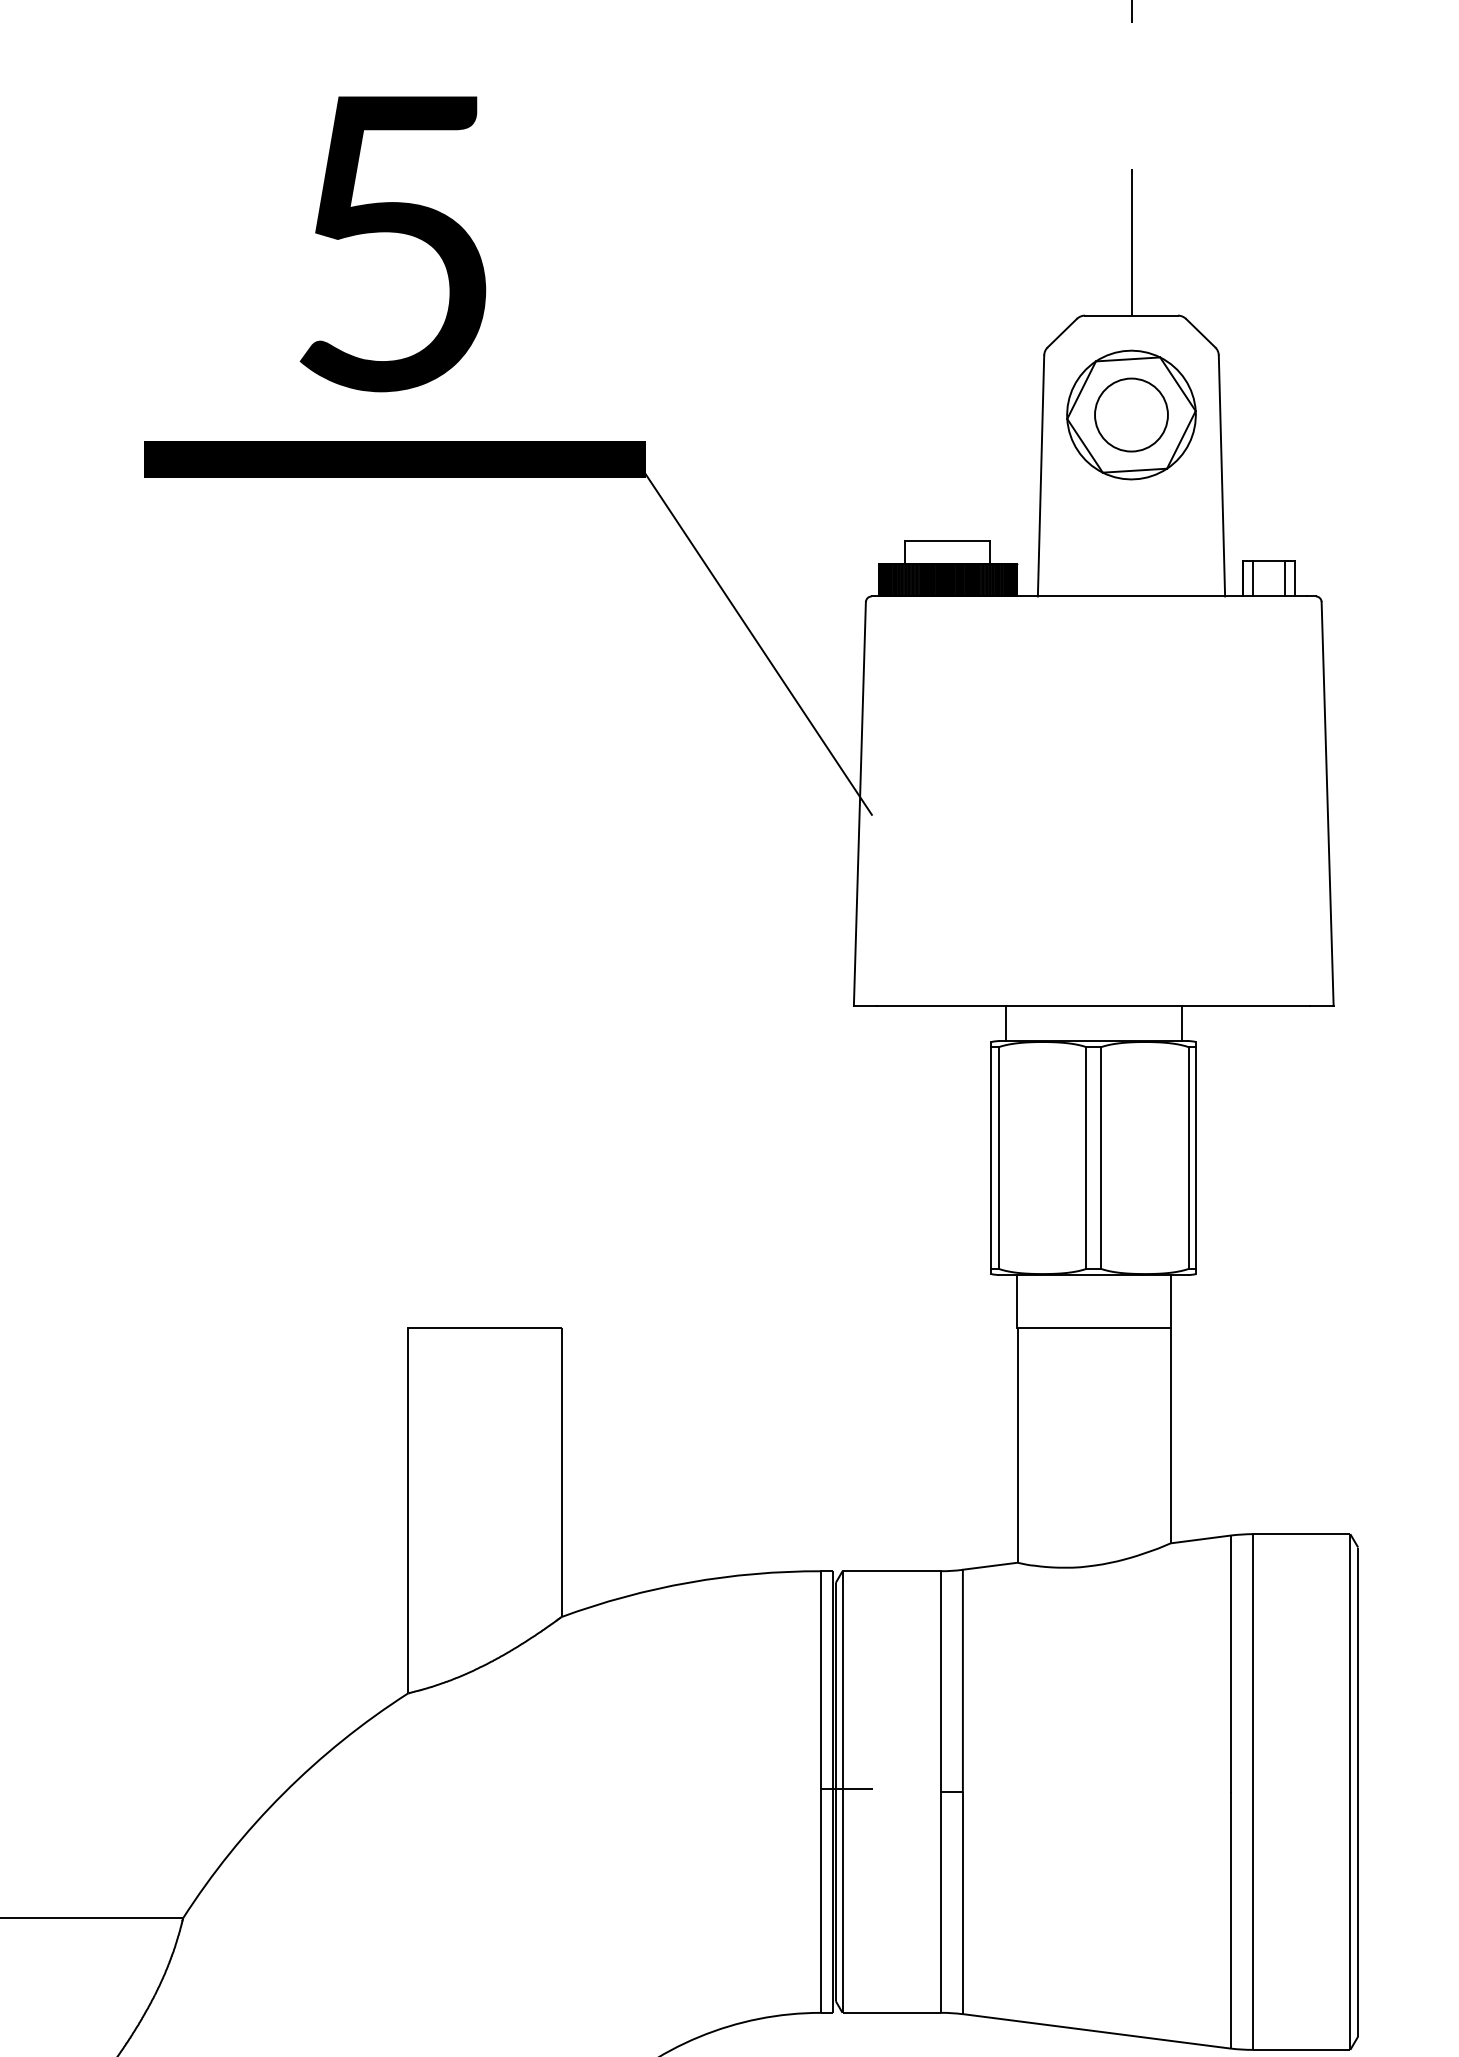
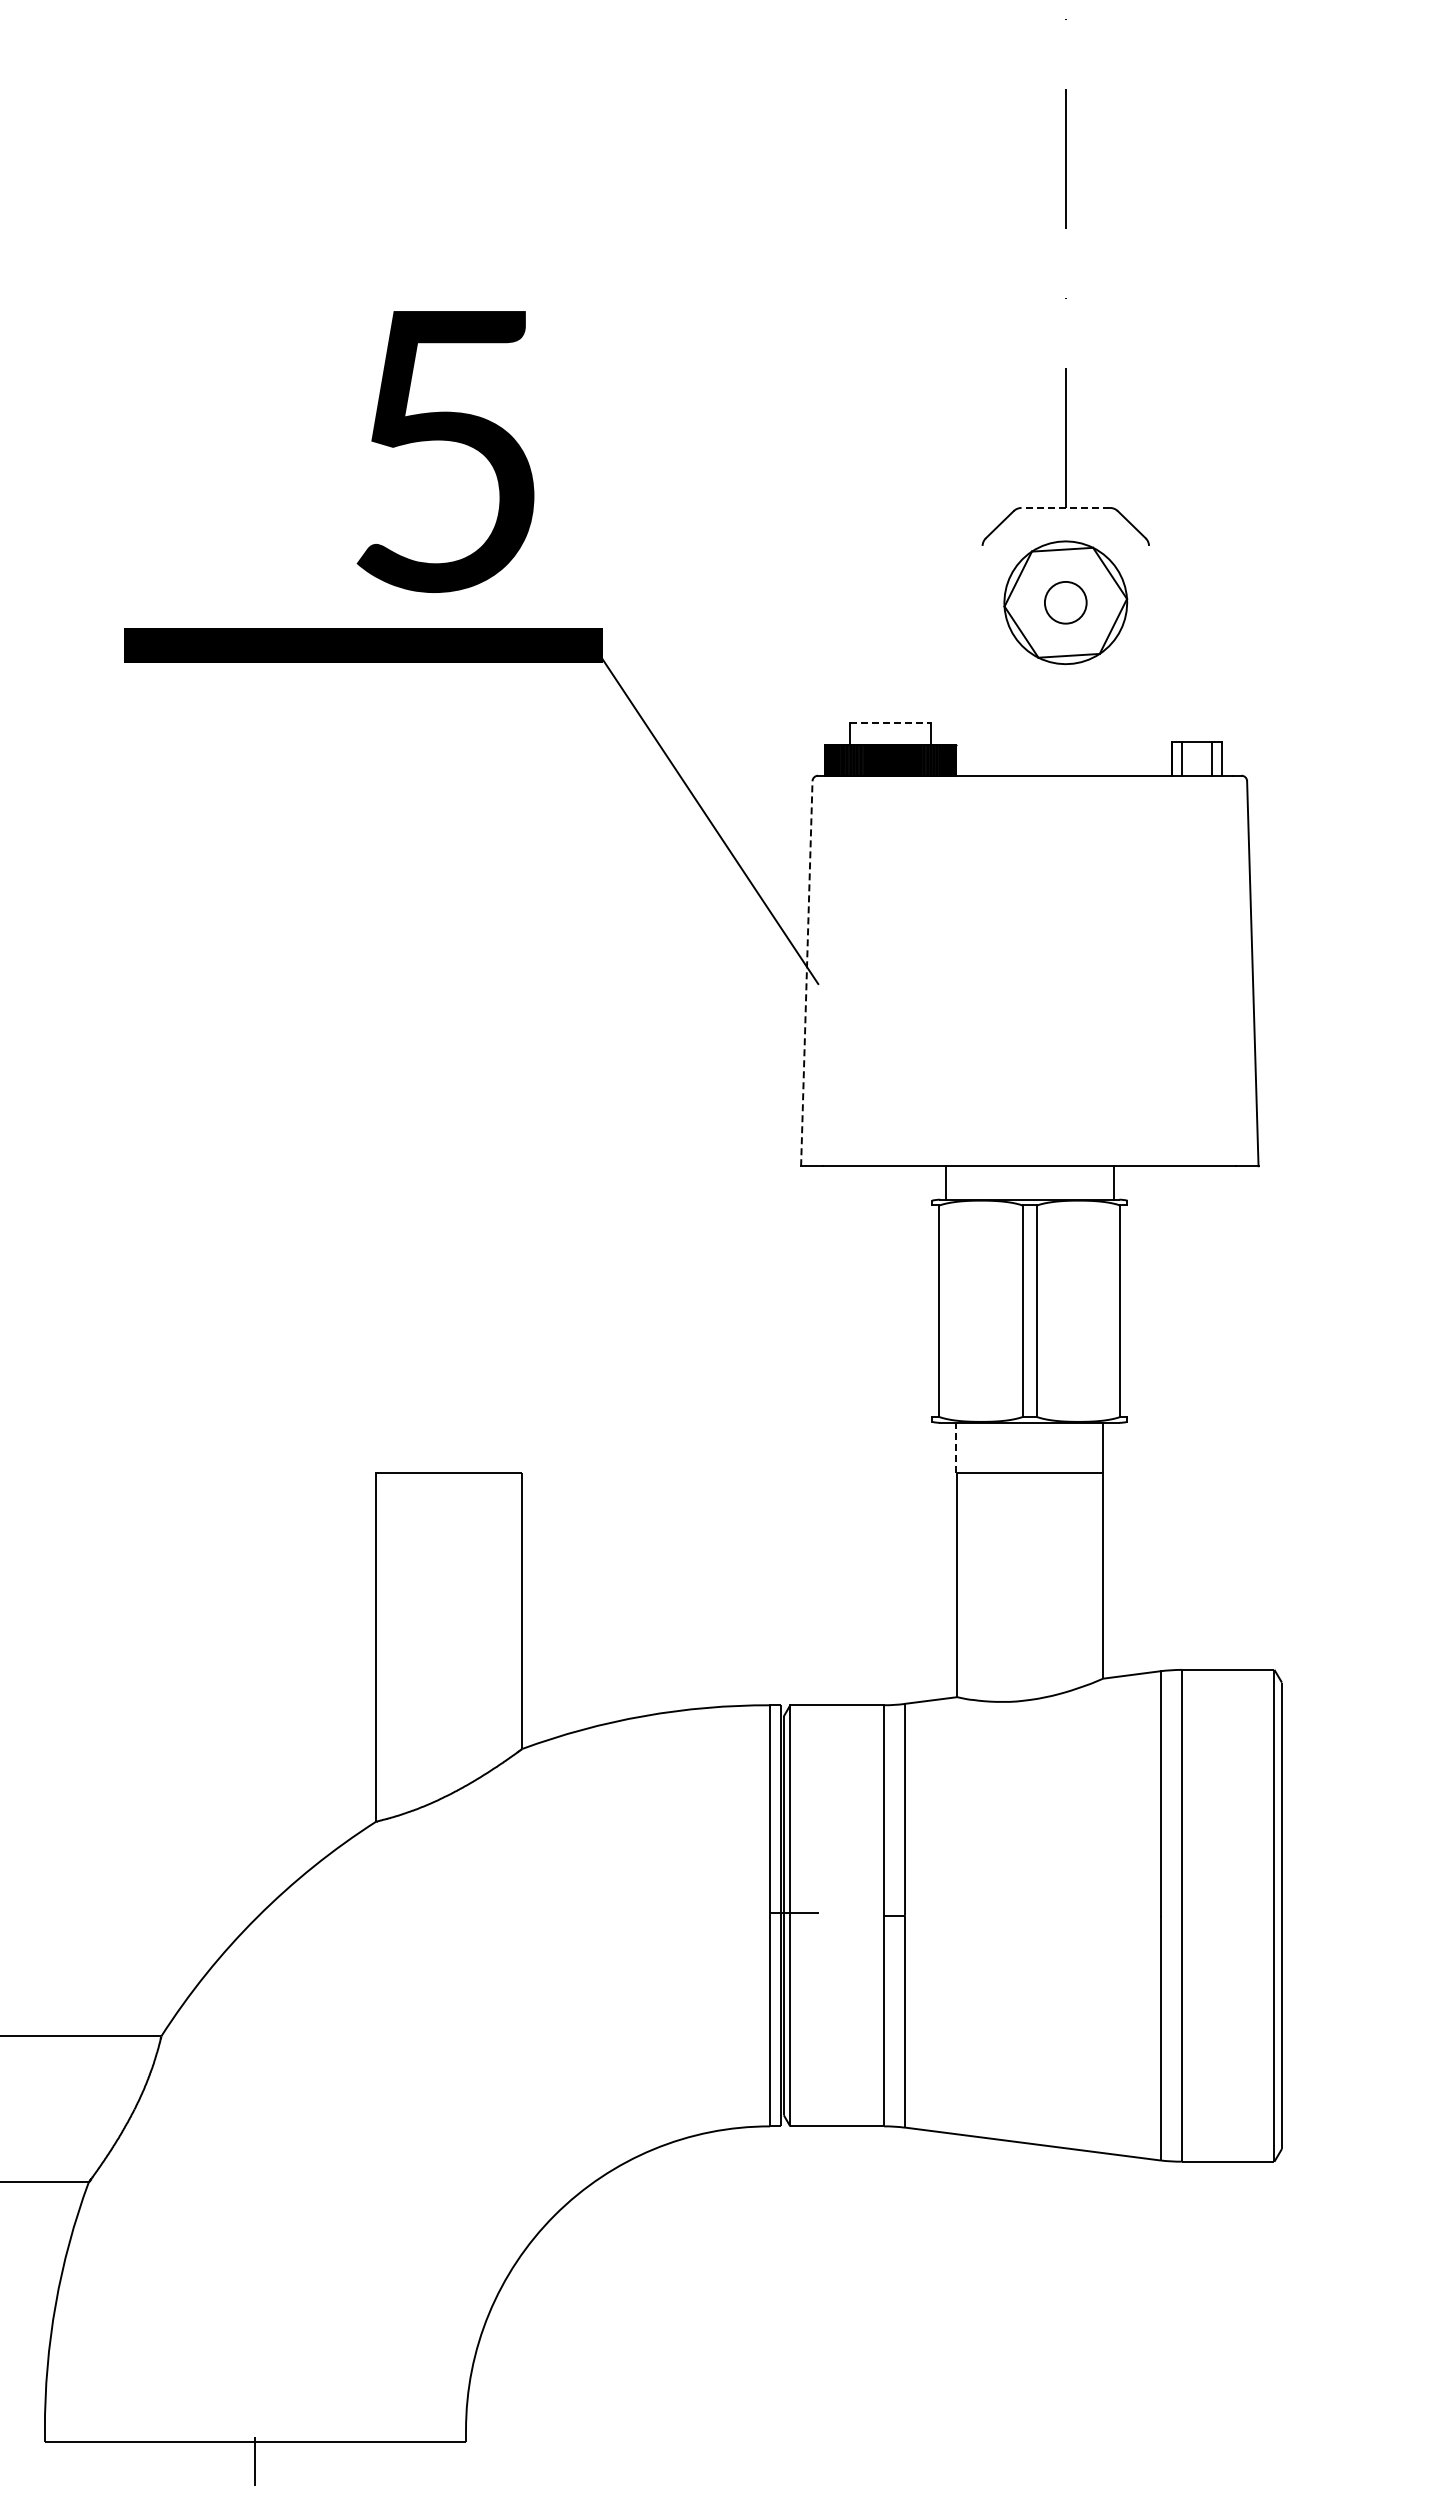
text: (392, 243) -> (445, 451), moved
line: (1131, 315) -> (1065, 507), solid -> dashed
circle: (1131, 414) -> (1065, 602), size x0.6
line: (1040, 475) -> (979, 660), removed
line: (1222, 475) -> (1152, 660), removed
line: (948, 540) -> (891, 722), solid -> dashed
line: (859, 803) -> (806, 973), solid -> dashed
line: (991, 1158) -> (932, 1311), removed
line: (1196, 1158) -> (1127, 1311), removed
line: (1016, 1300) -> (956, 1447), solid -> dashed

